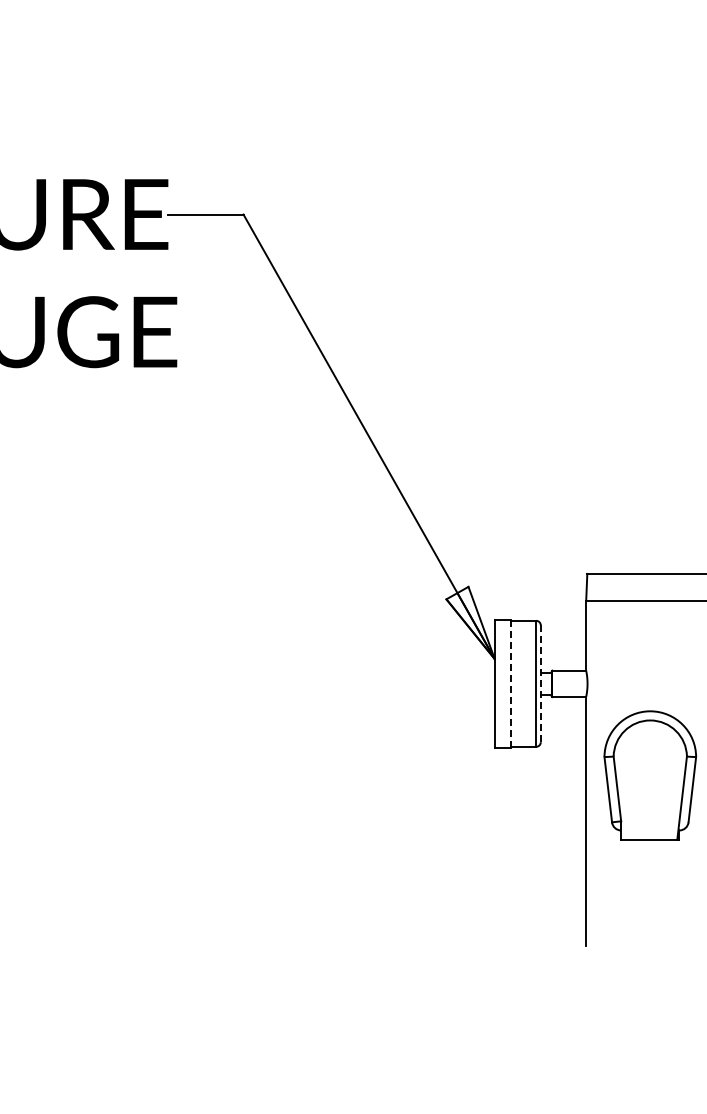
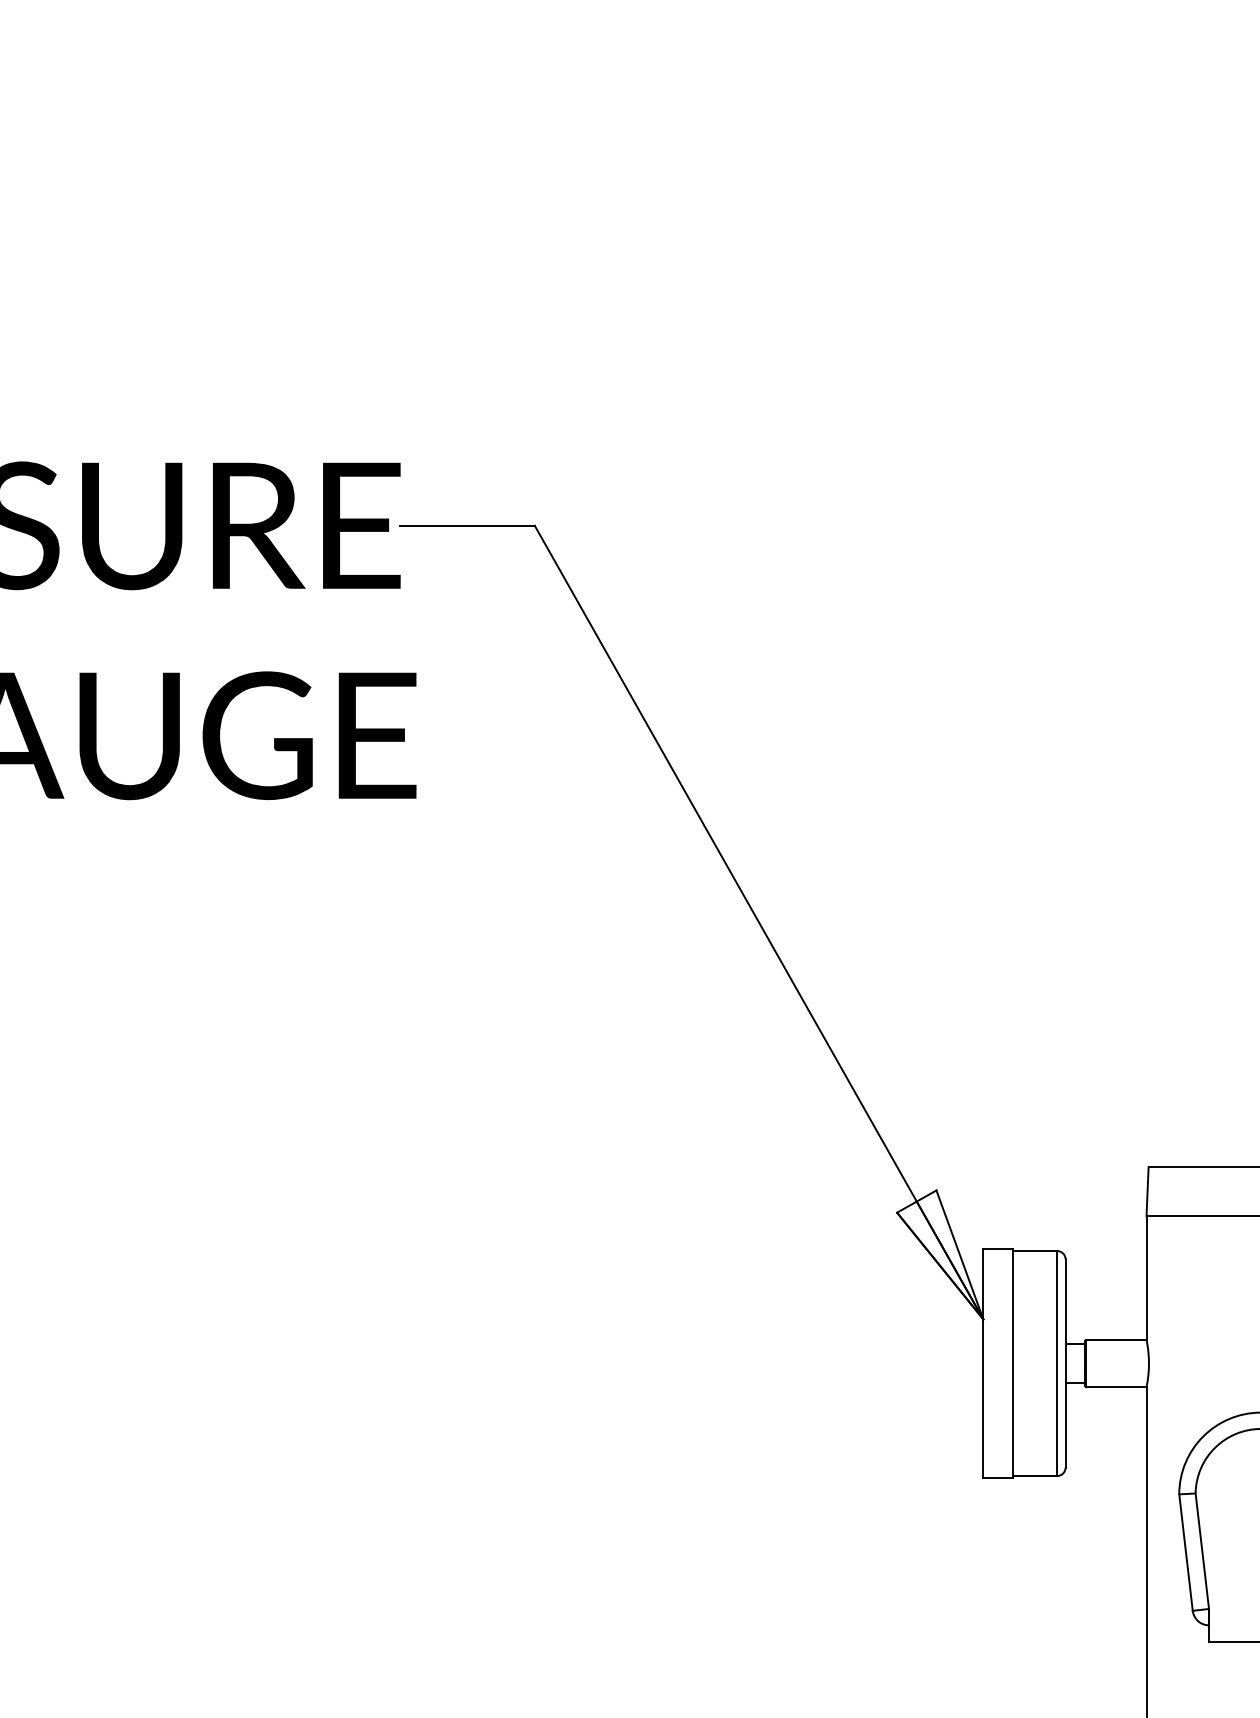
line: (511, 684) -> (1013, 1364), dashed -> solid
line: (540, 684) -> (1064, 1364), dashed -> solid

